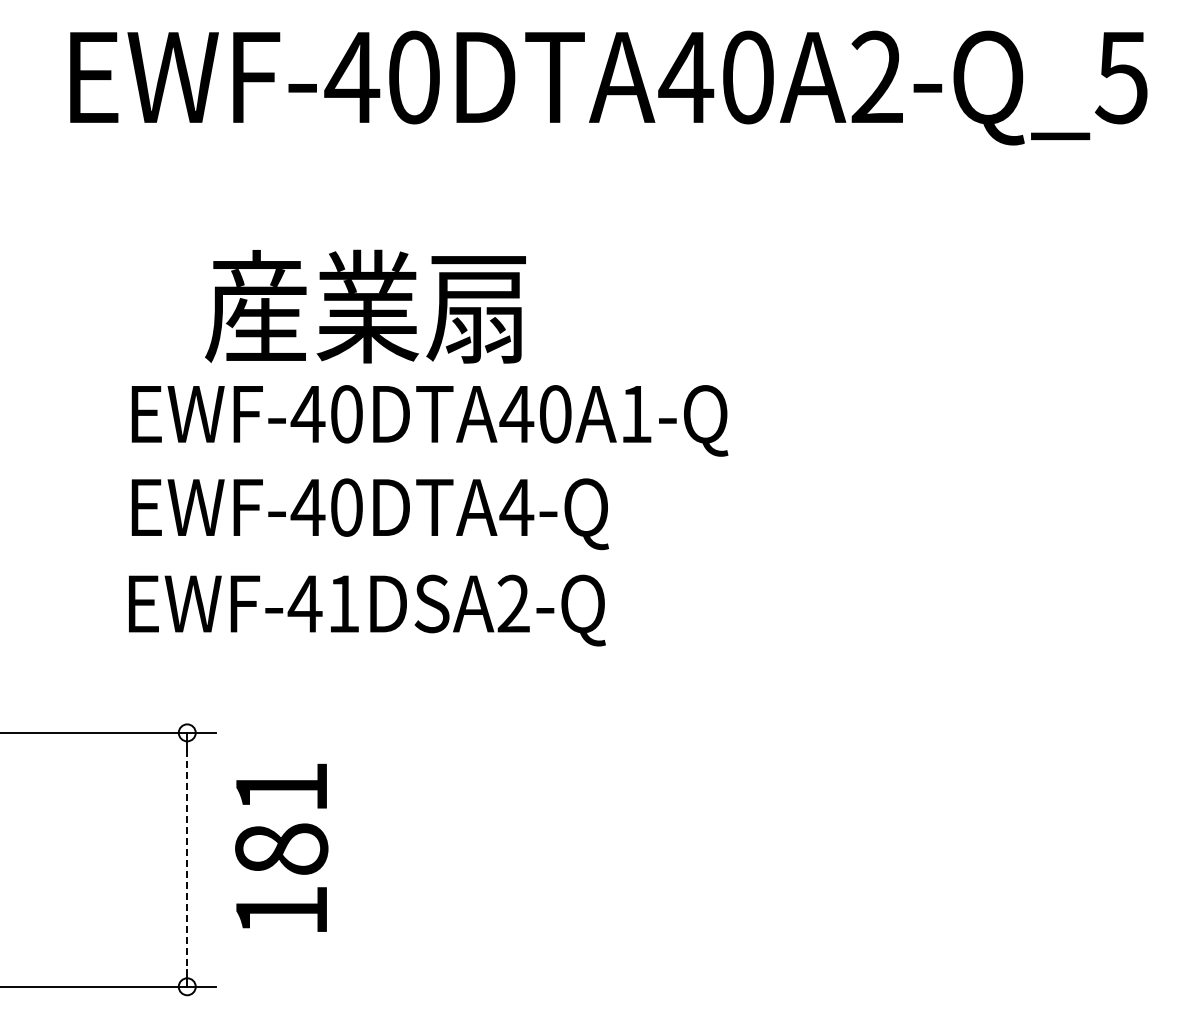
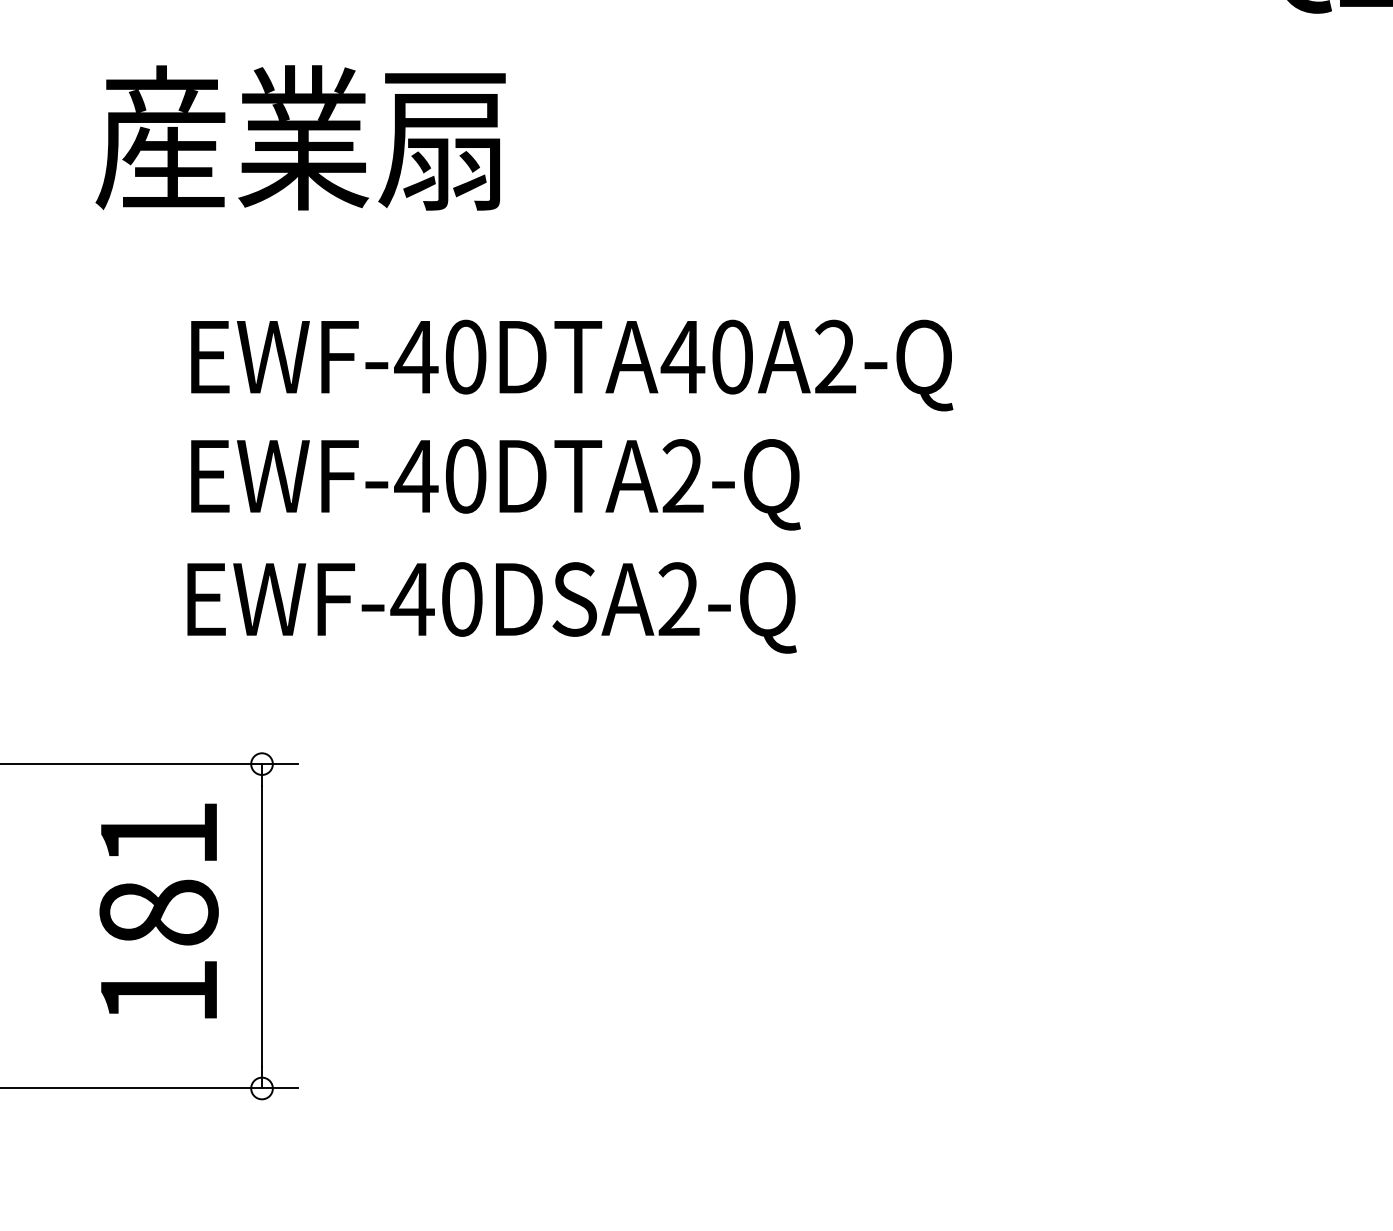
text: (365, 306) -> (300, 137), moved
text: (636, 413) -> (835, 356), EWF-40DTA40A1-Q -> EWF-40DTA40A2-Q
text: (516, 506) -> (682, 474), EWF-40DTA4-Q -> EWF-40DTA2-Q
text: (343, 603) -> (461, 598), EWF-41DSA2-Q -> EWF-40DSA2-Q
text: (281, 847) -> (158, 910), moved
line: (187, 859) -> (262, 925), dashed -> solid

